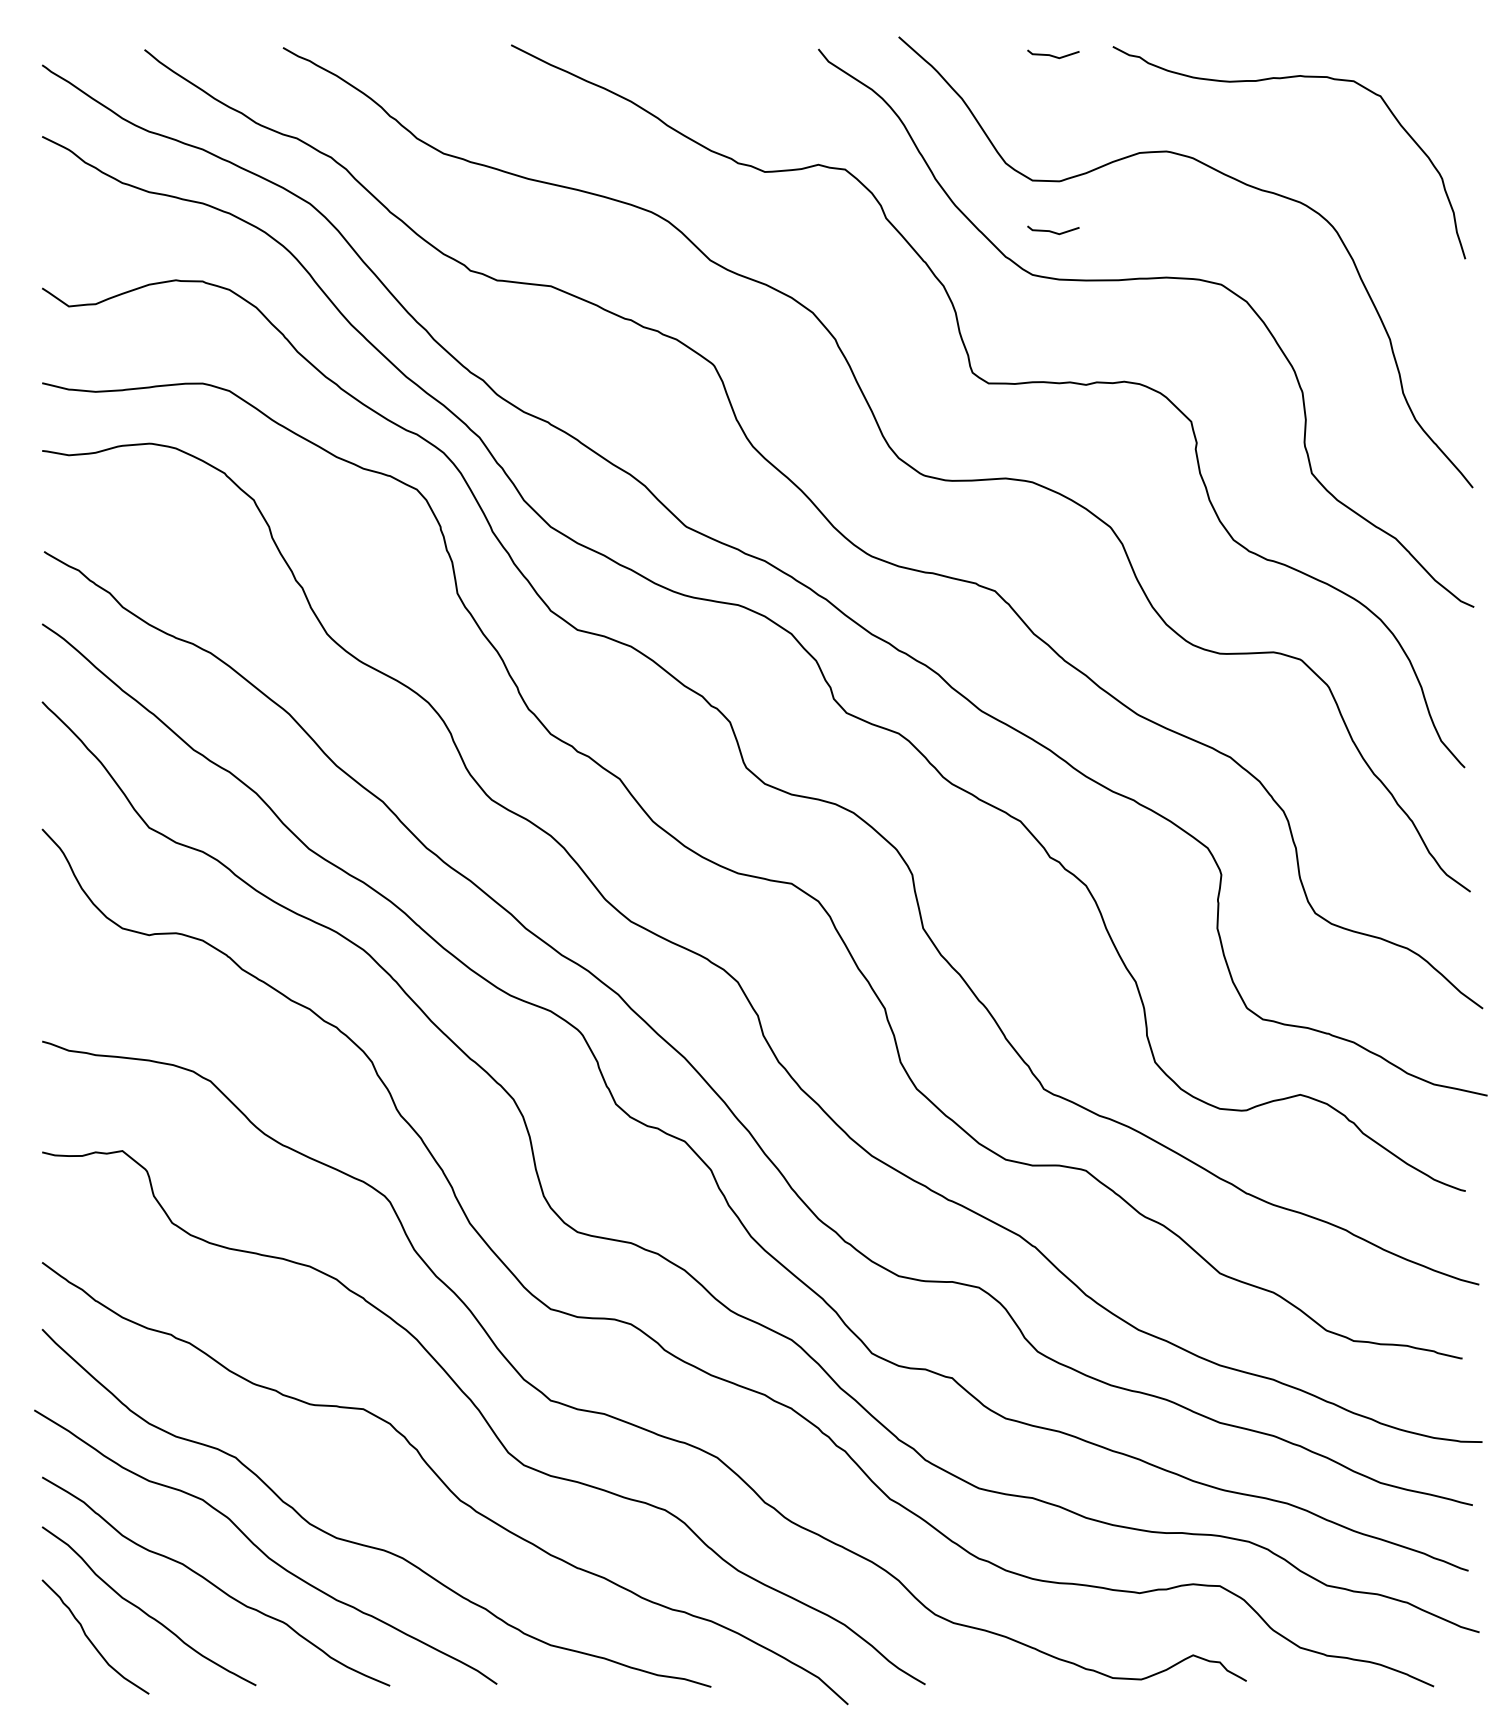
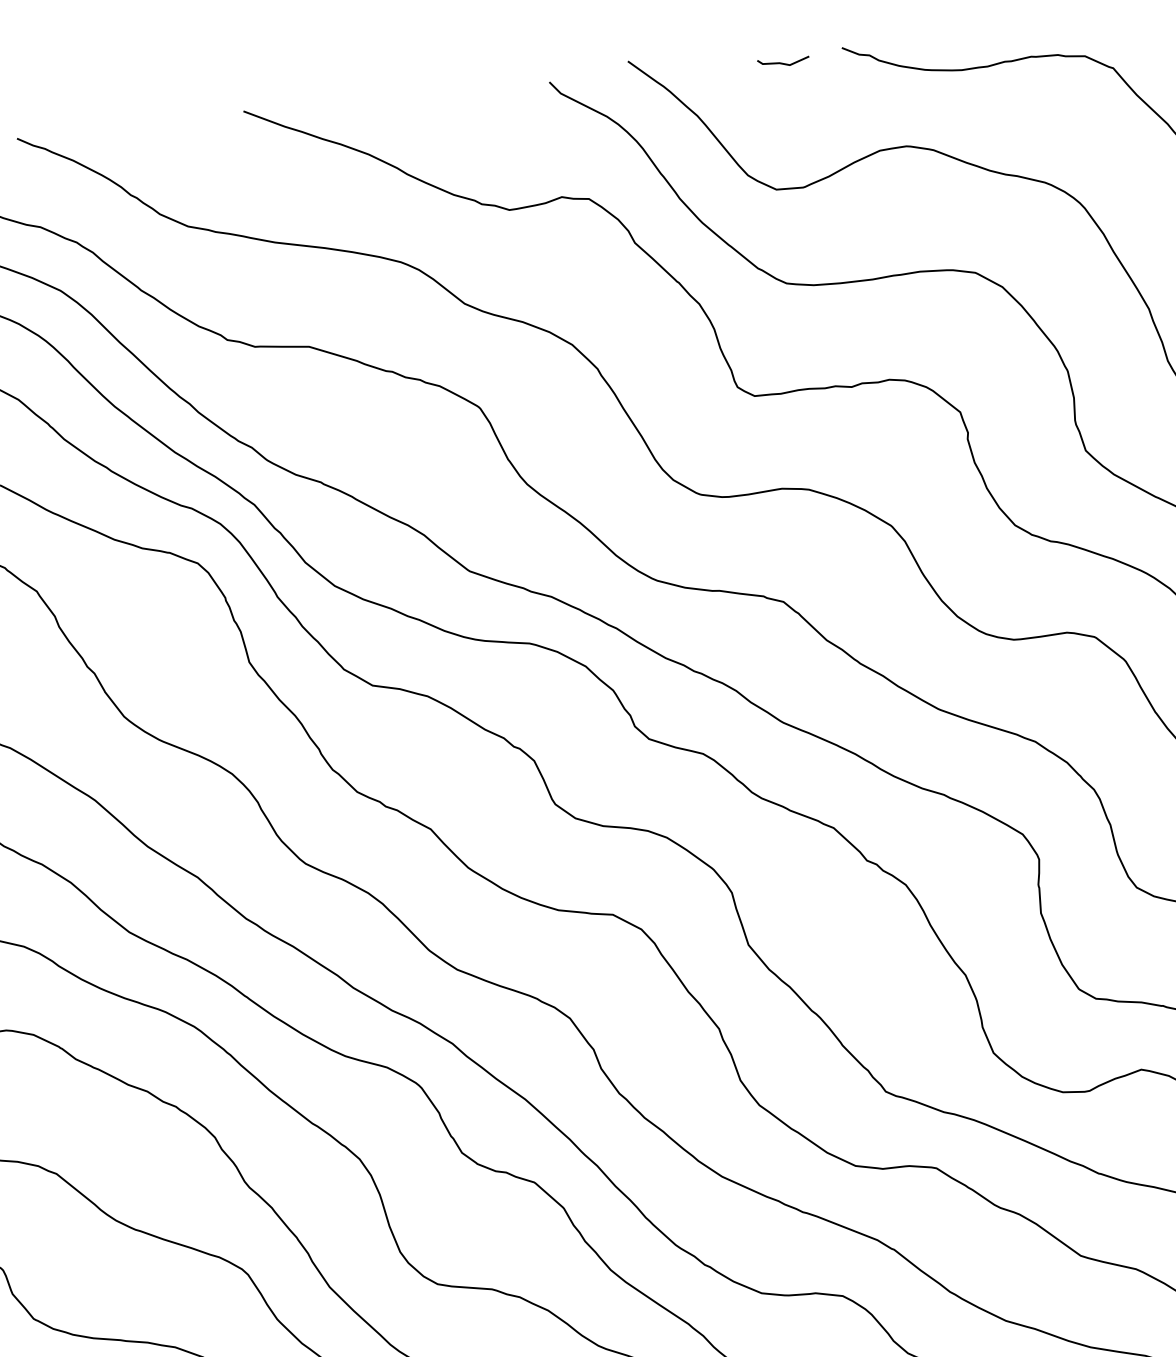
line: (1053, 231) -> (802, 238), removed

